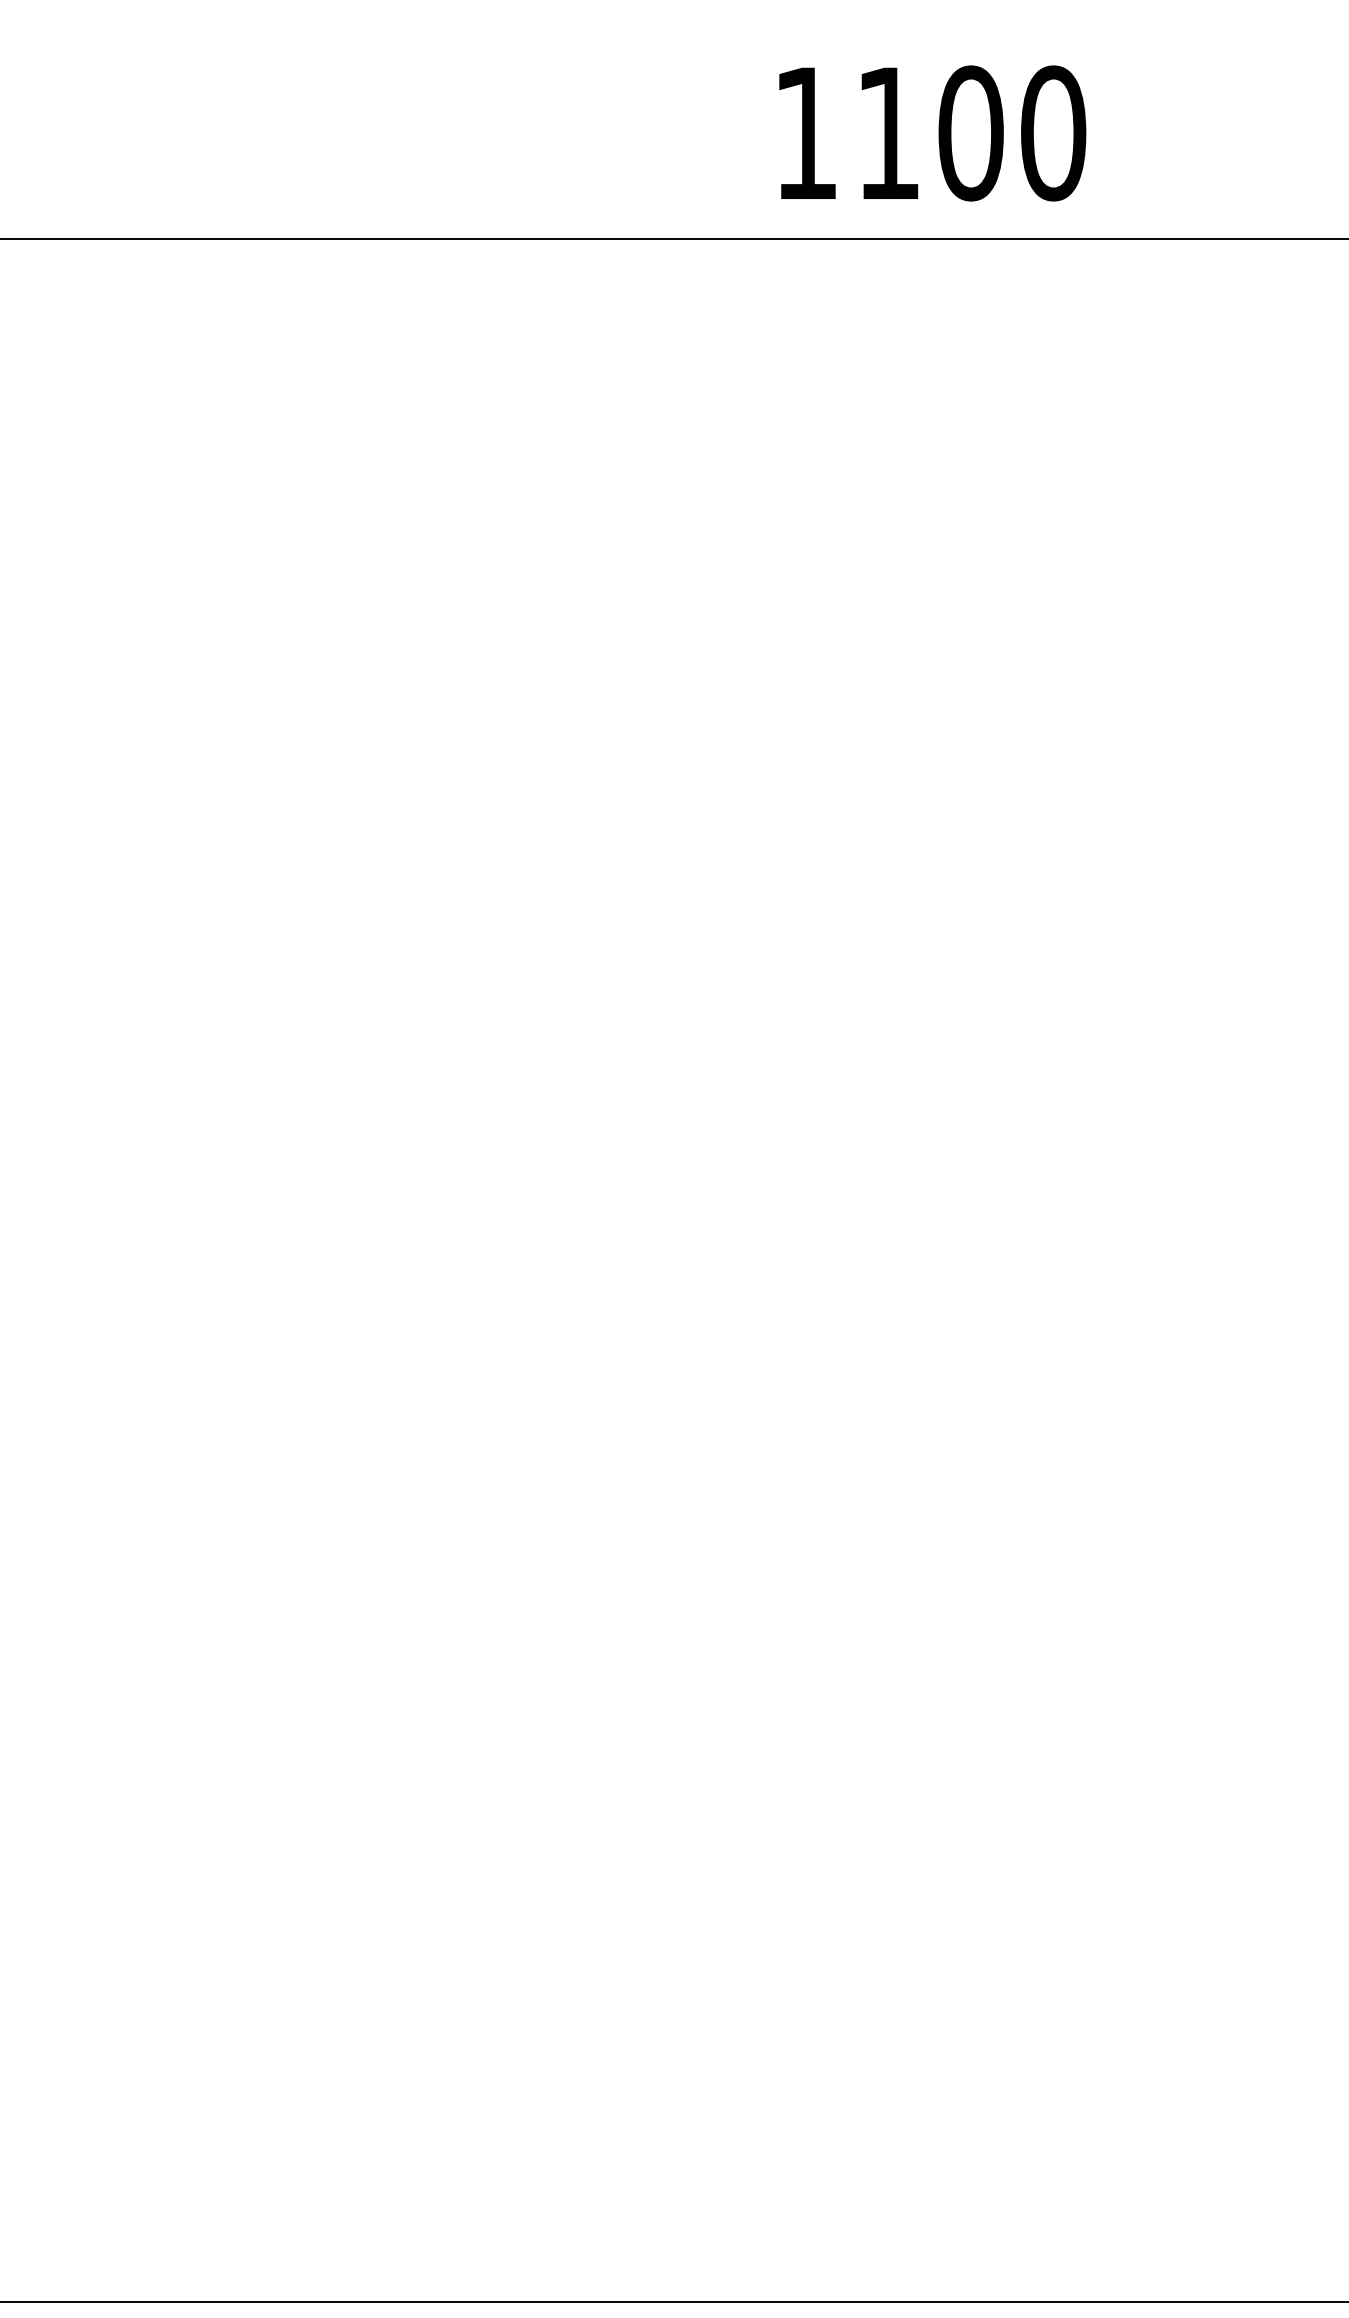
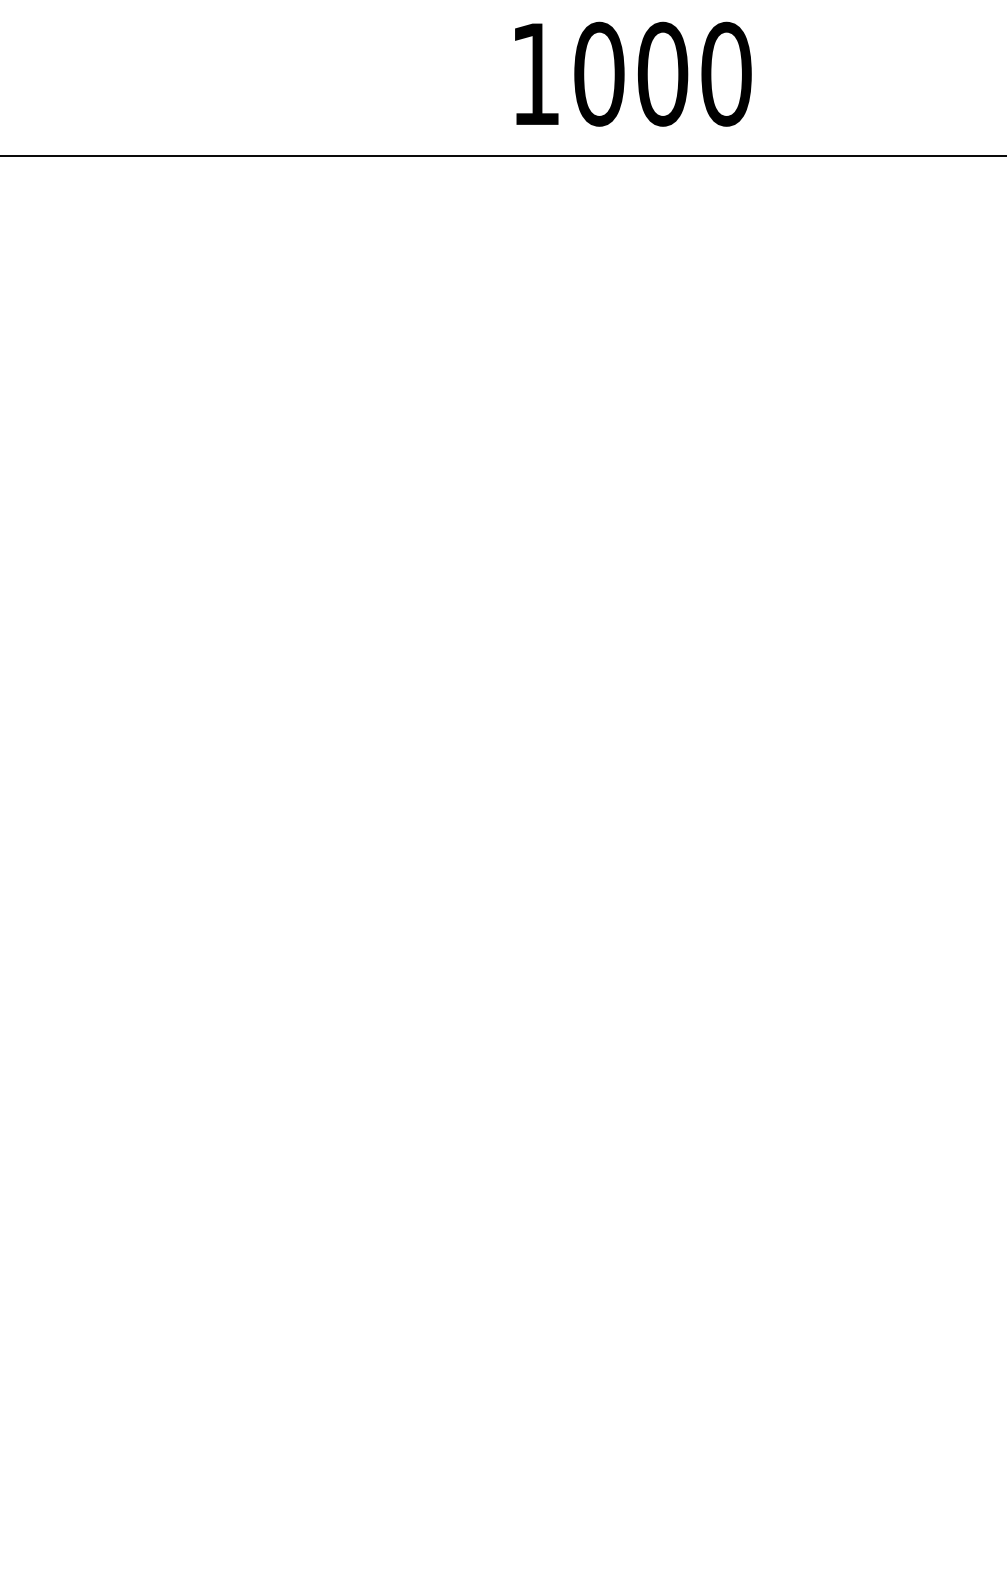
text: (888, 133) -> (599, 74), 1100 -> 1000

